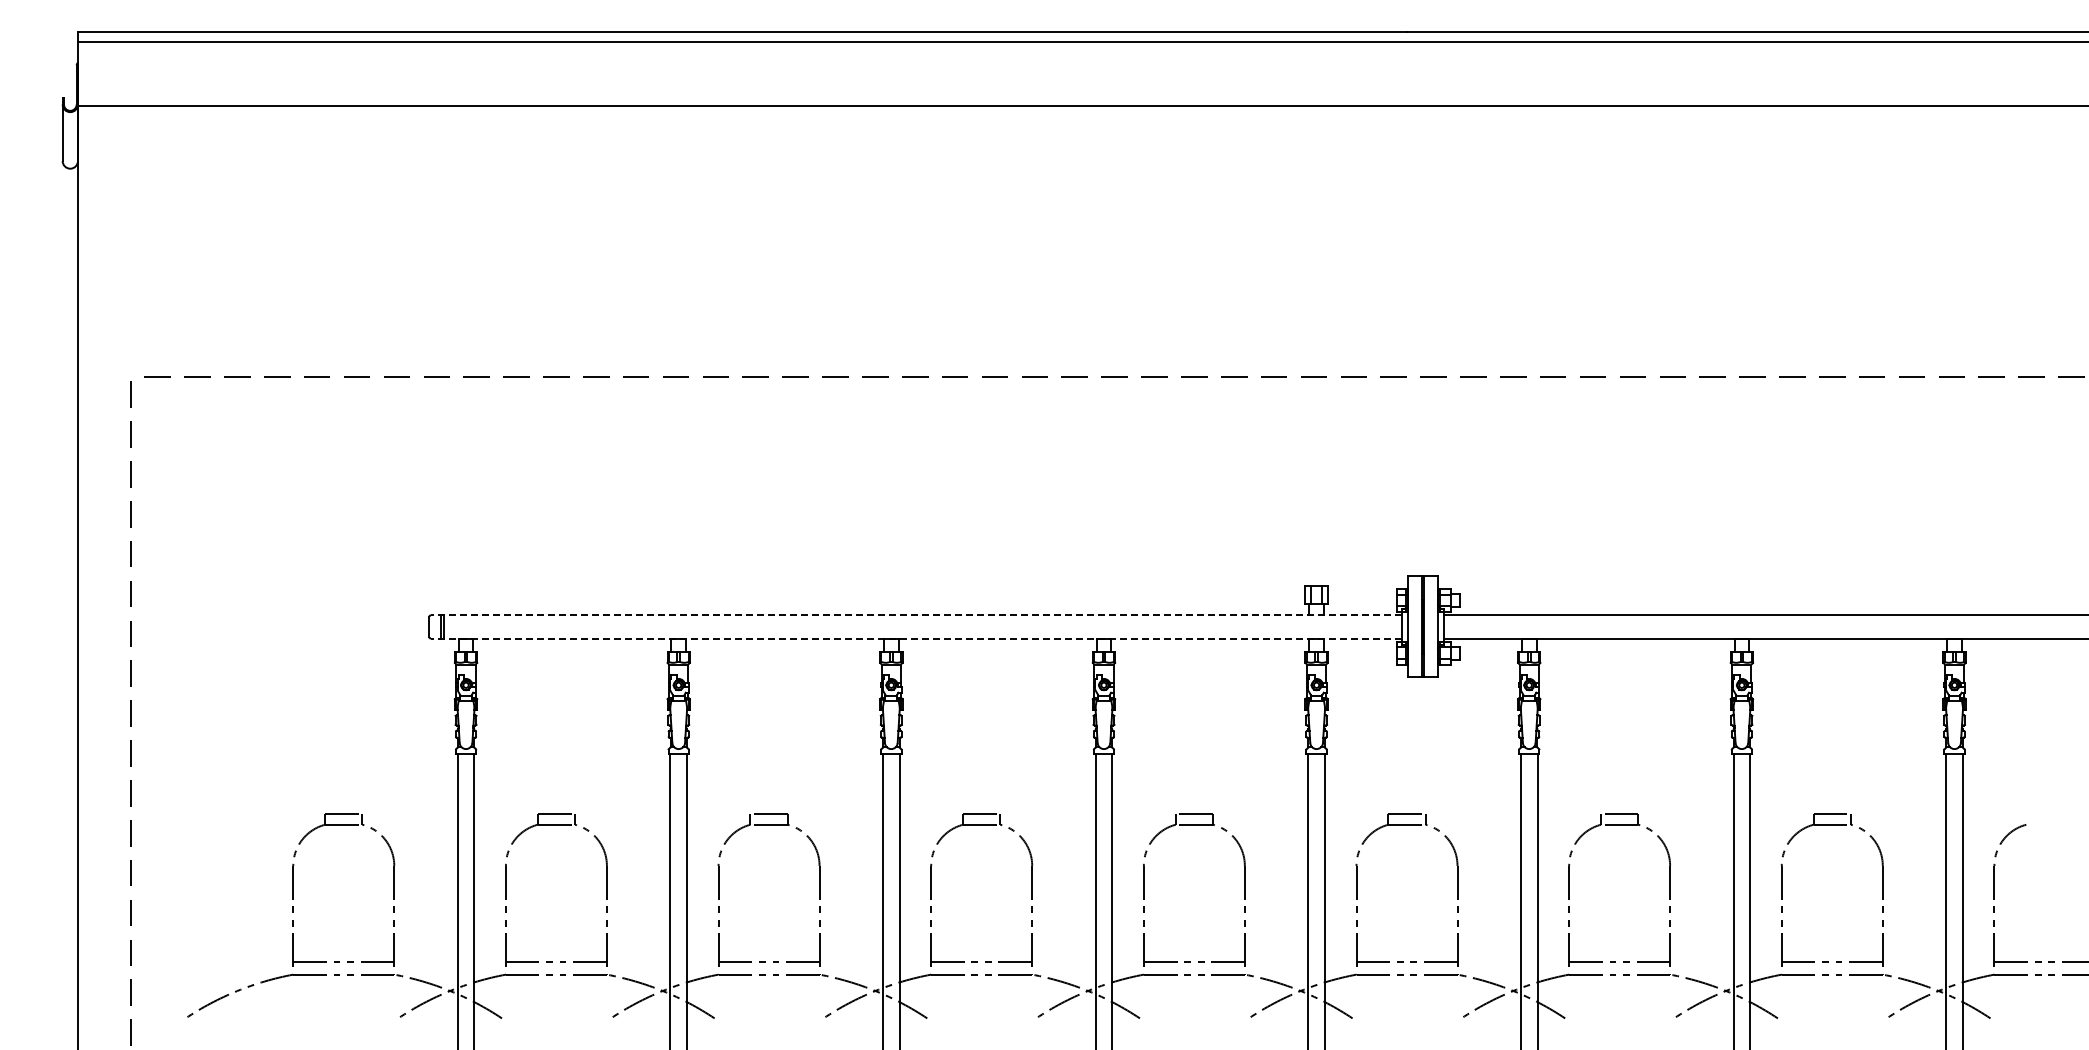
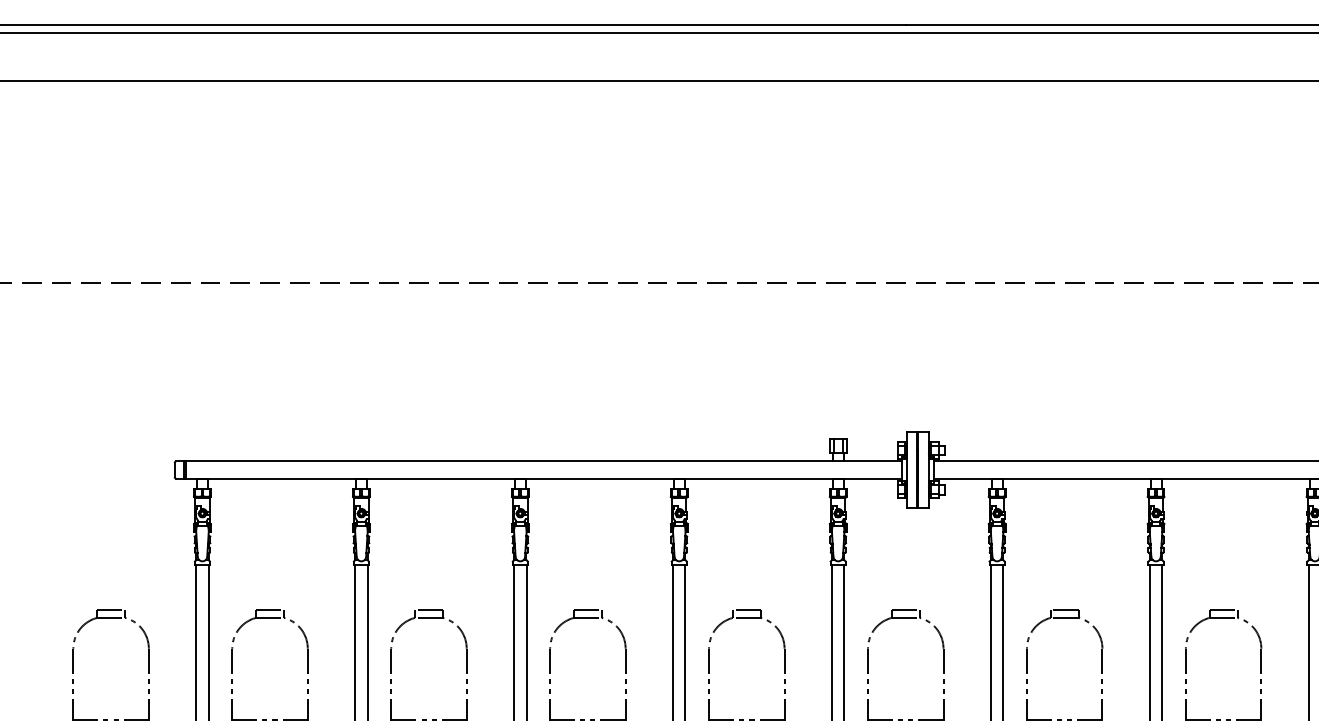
line: (915, 615) -> (538, 461), dashed -> solid
line: (915, 638) -> (538, 478), dashed -> solid

